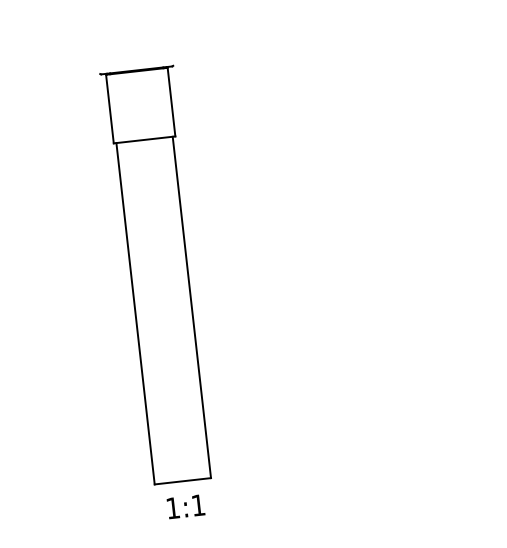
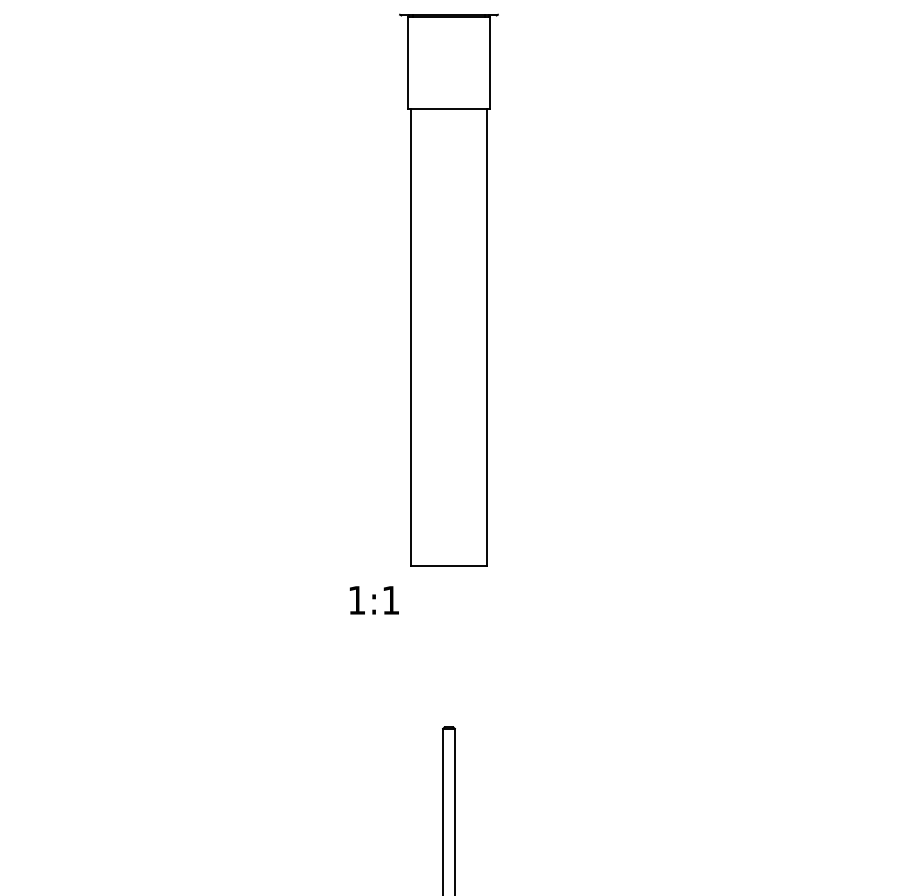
text: (185, 506) -> (373, 600), moved

